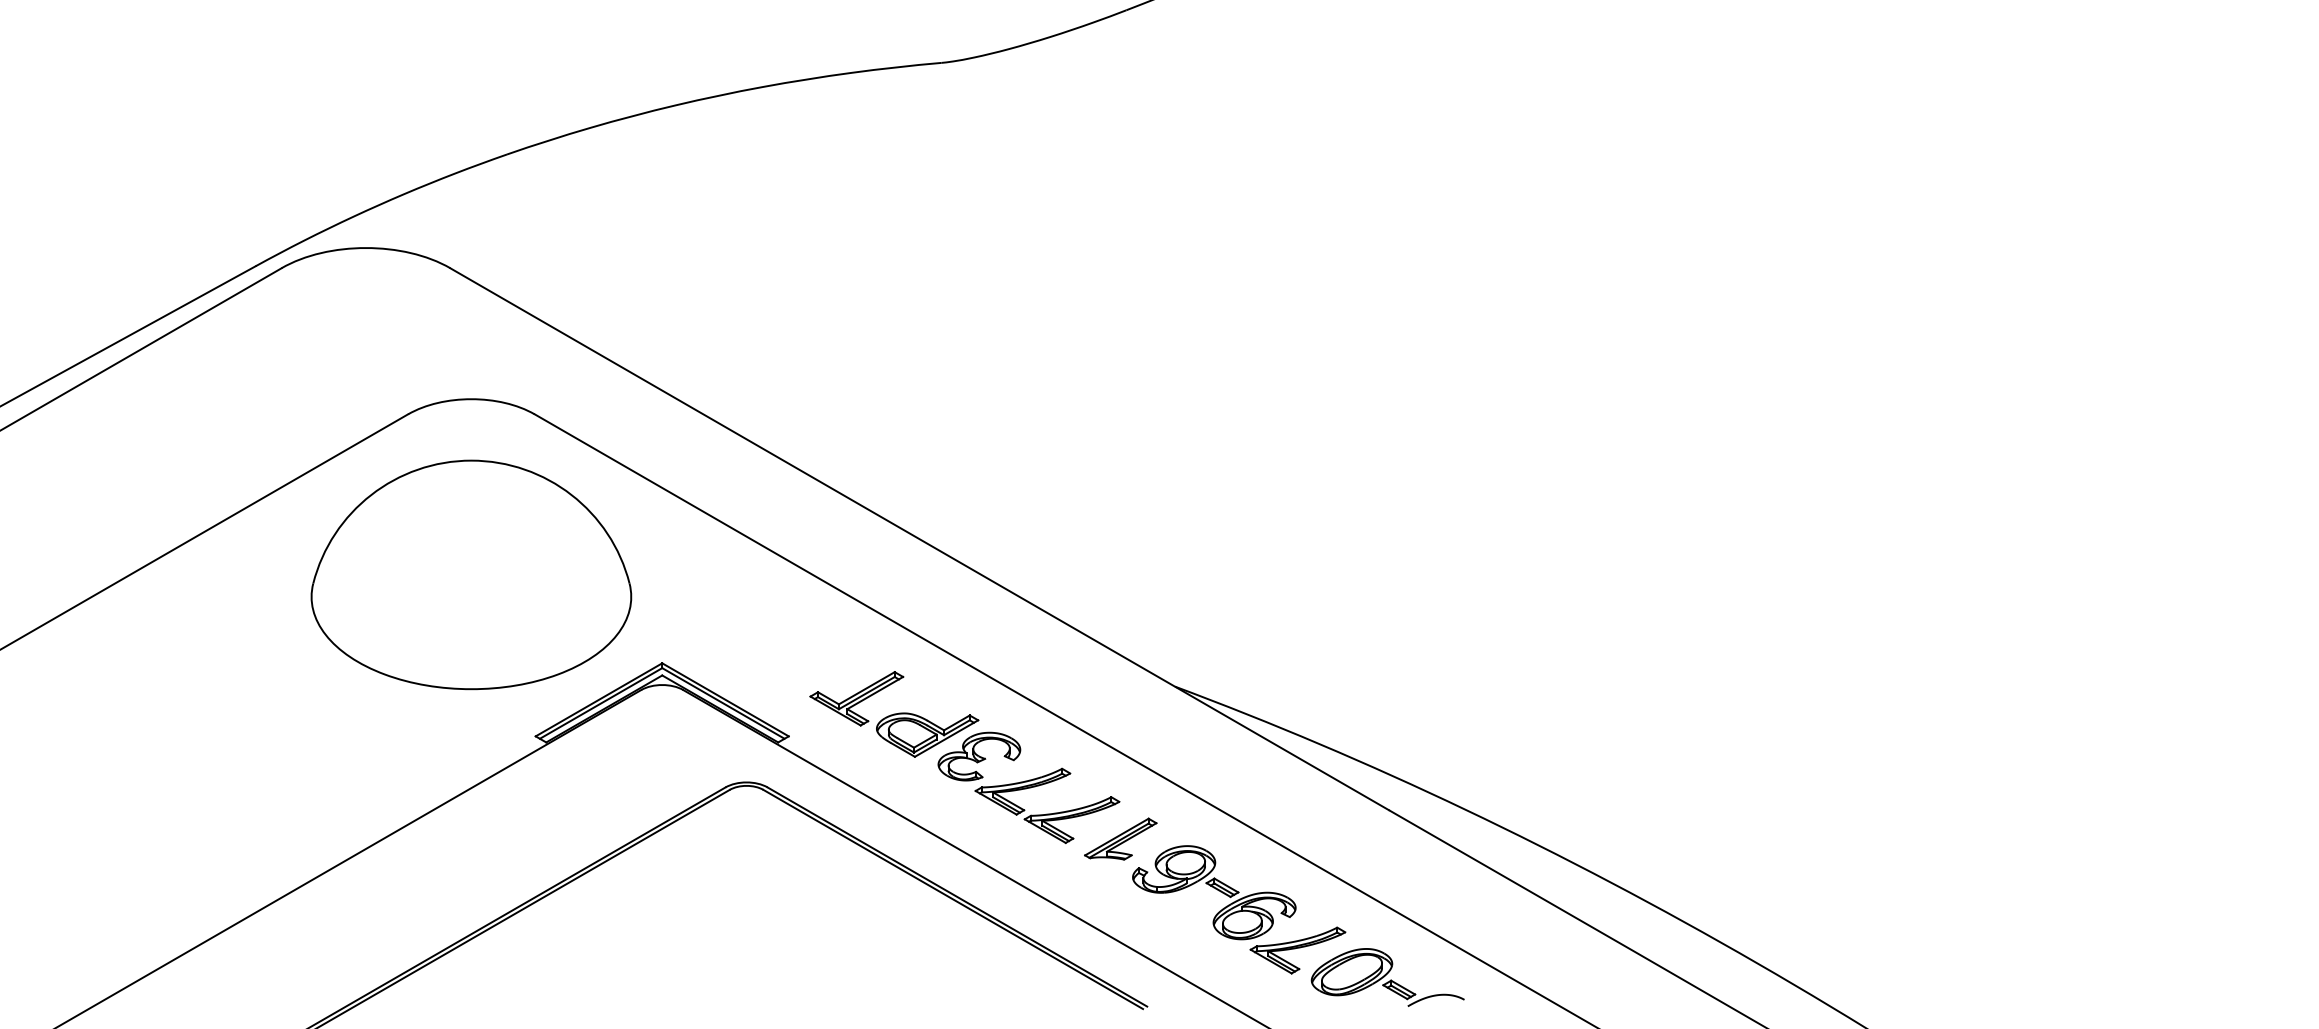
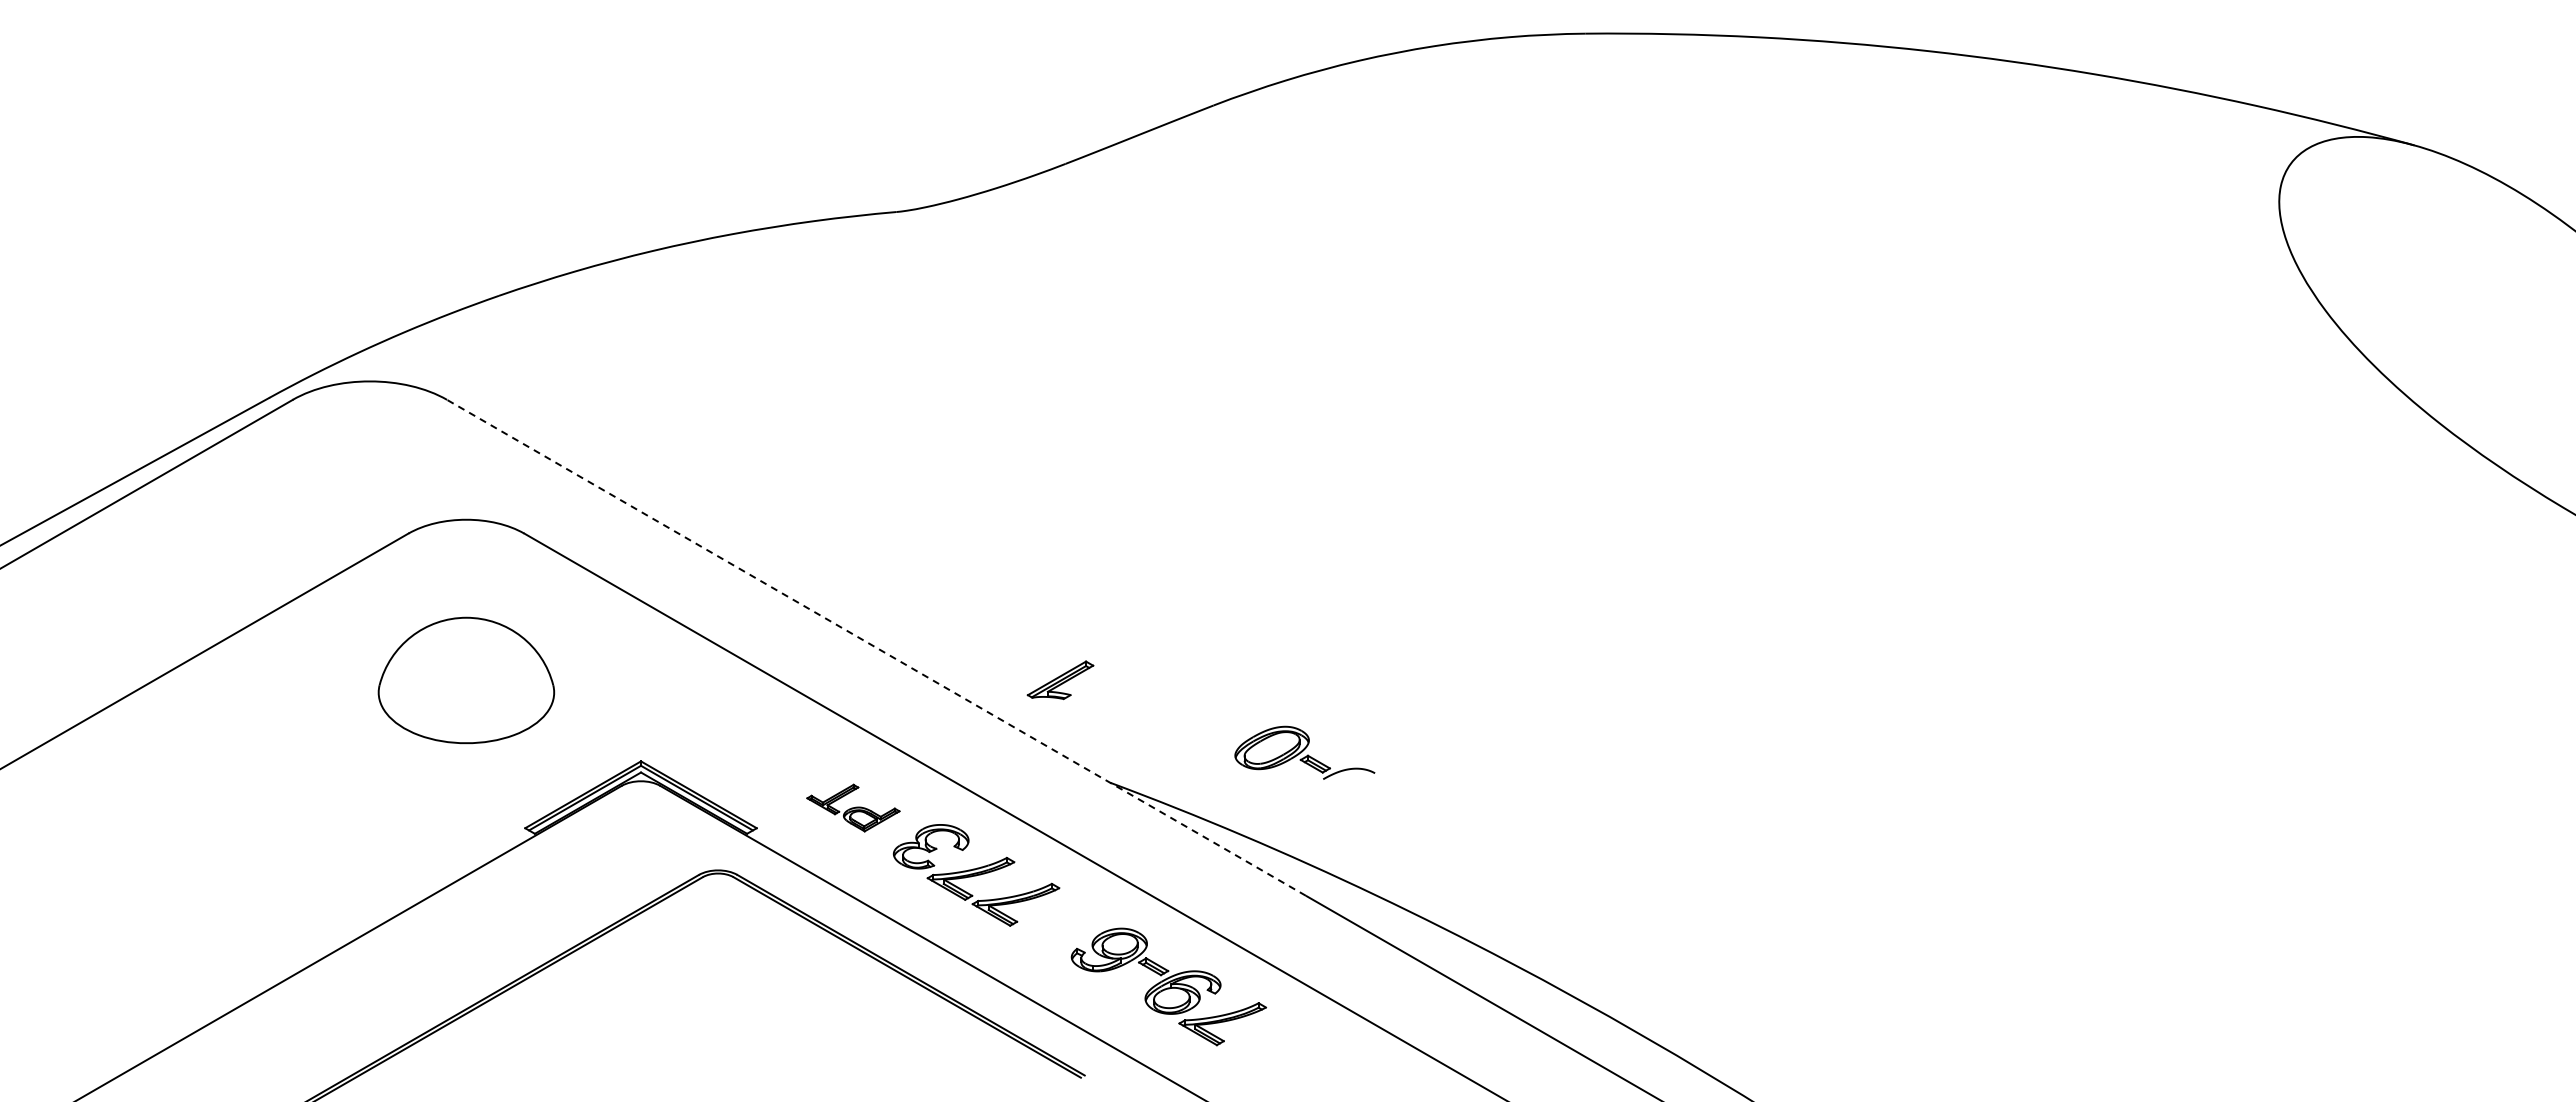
line: (919, 538) -> (876, 647), solid -> dashed
part: (471, 574) -> (466, 680), size x0.6
part: (894, 713) -> (853, 807), size x0.6
part: (1120, 839) -> (1060, 680), moved
part: (1387, 977) -> (1304, 752), moved

